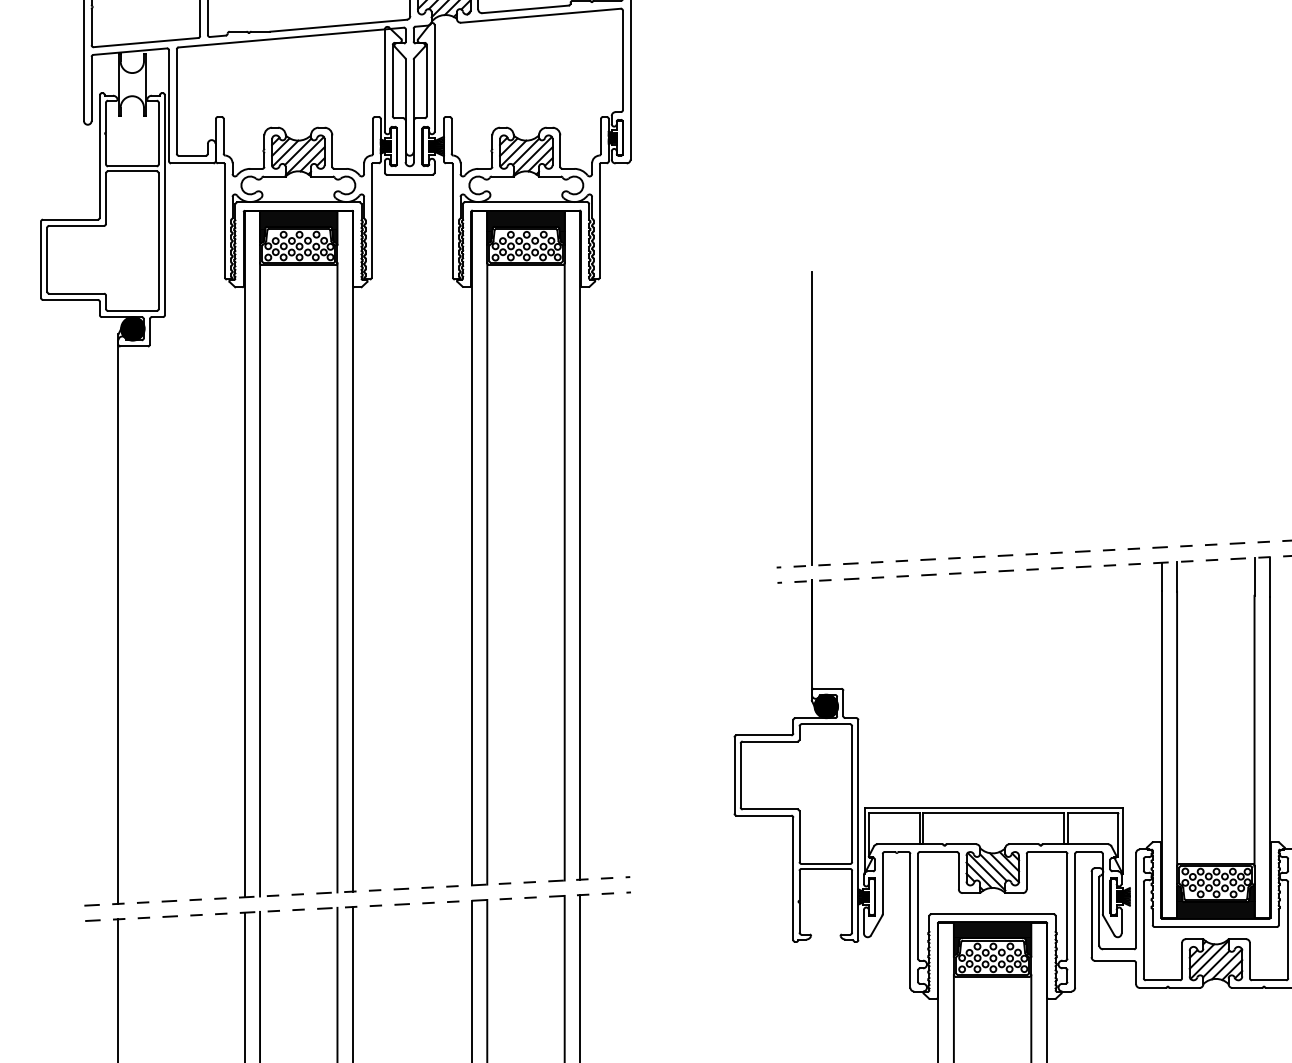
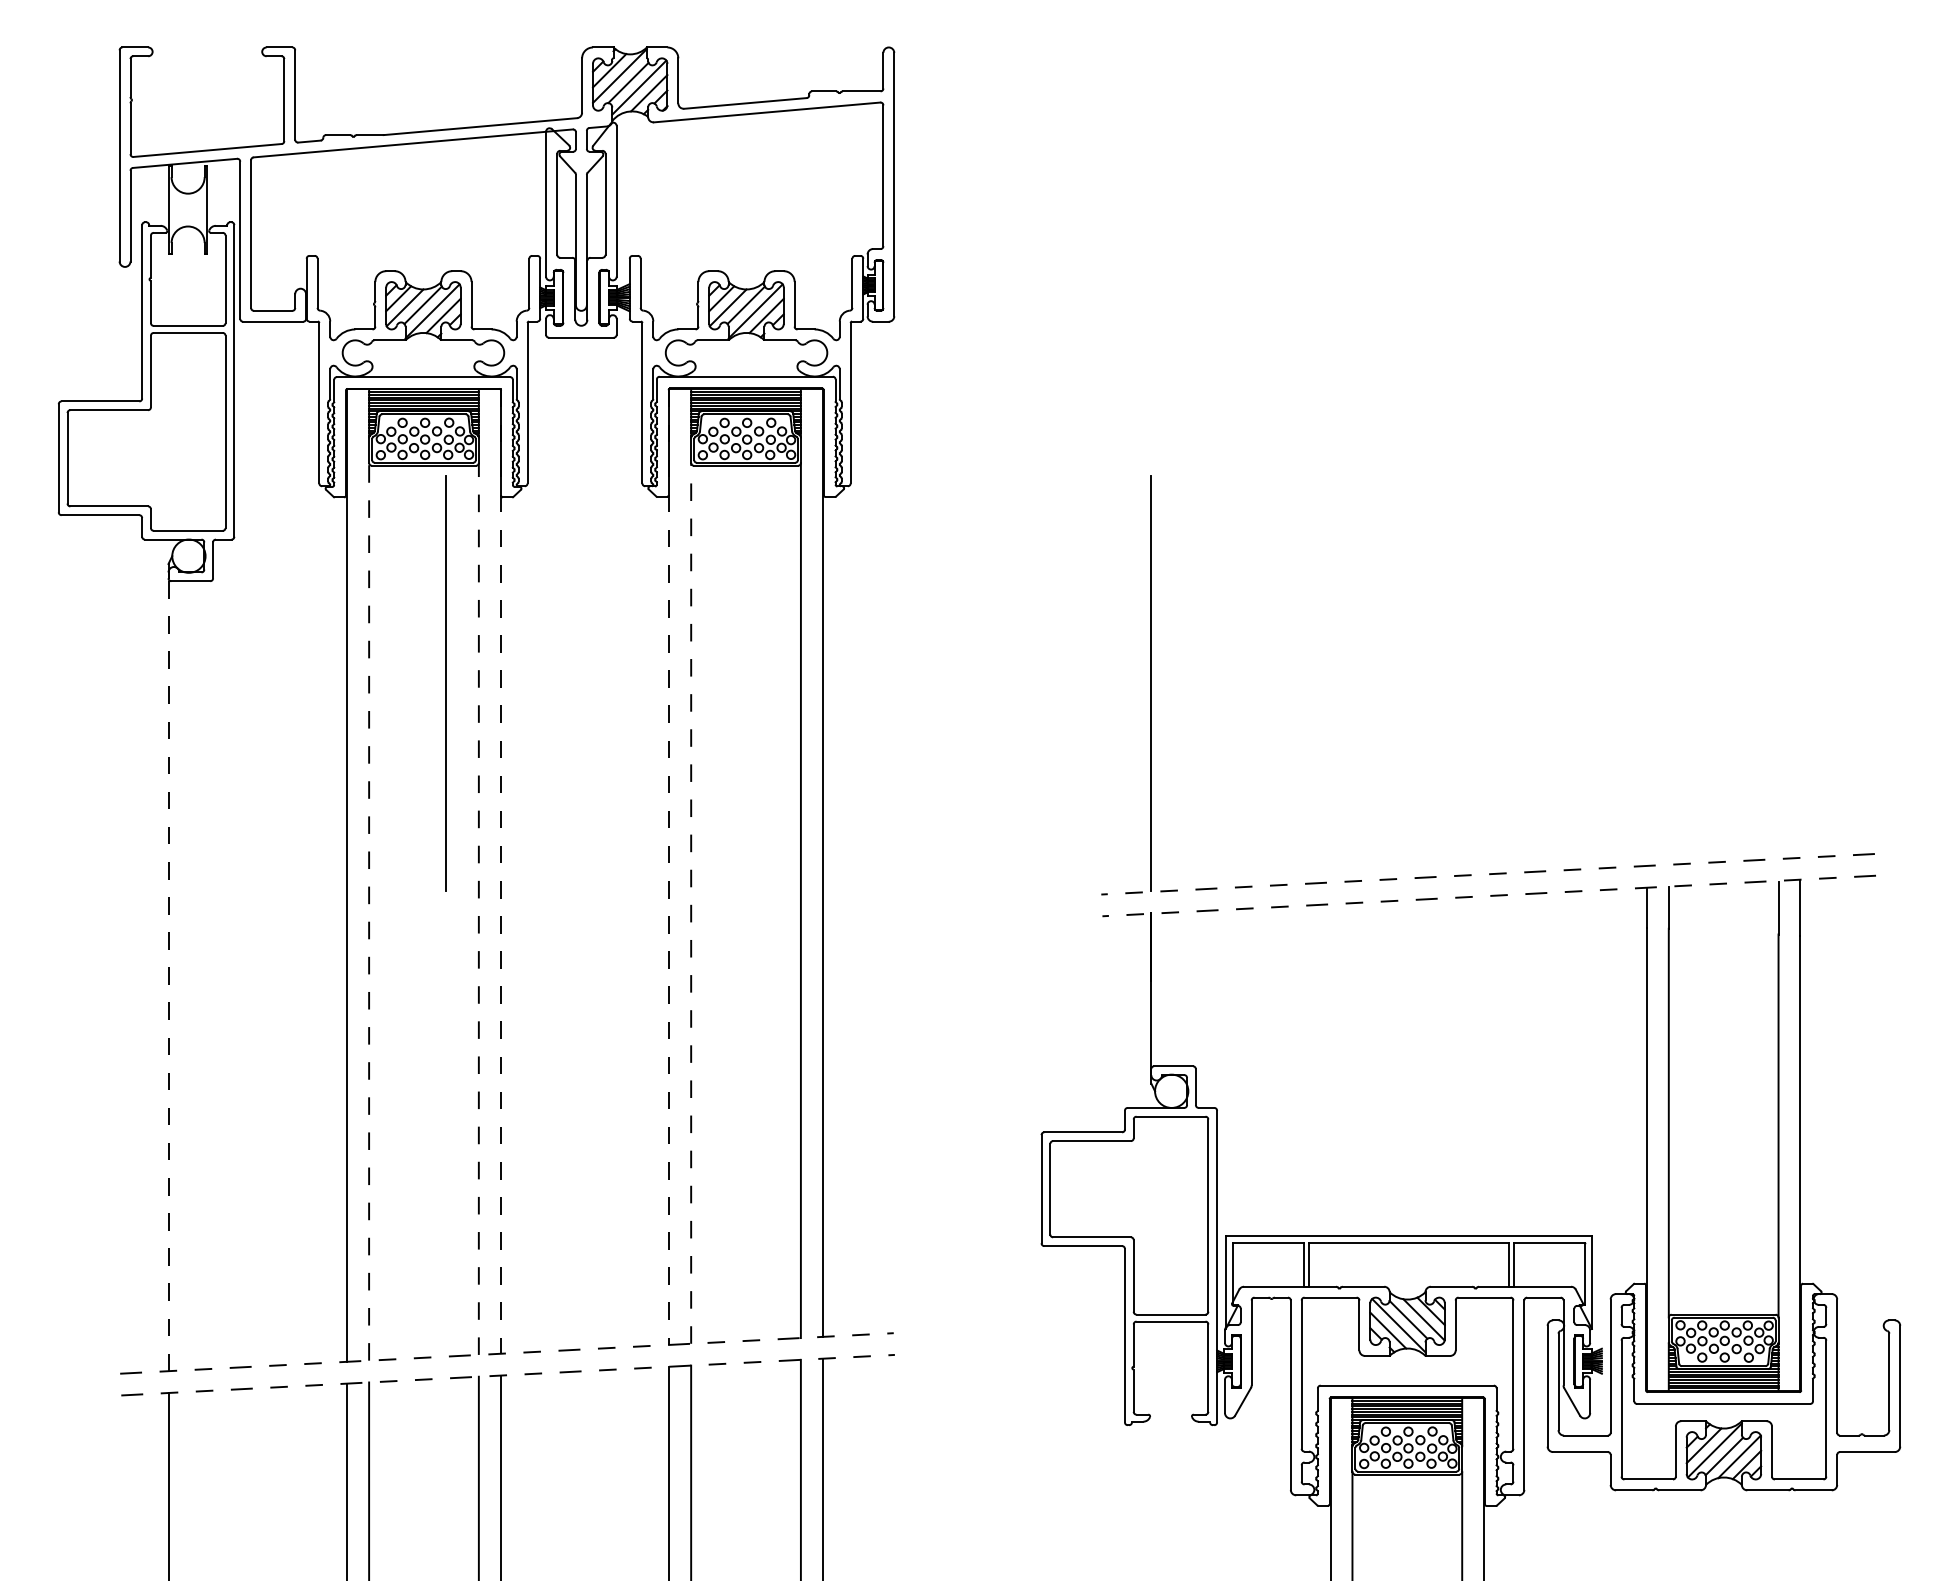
hatch: (132, 328) -> (188, 555), removed
line: (313, 418) -> (445, 683), added
line: (471, 548) -> (669, 867), solid -> dashed
line: (352, 552) -> (500, 872), solid -> dashed
line: (487, 573) -> (691, 902), solid -> dashed
line: (337, 577) -> (478, 908), solid -> dashed
line: (260, 579) -> (369, 911), solid -> dashed
line: (118, 624) -> (168, 974), solid -> dashed
hatch: (826, 705) -> (1171, 1090), removed

